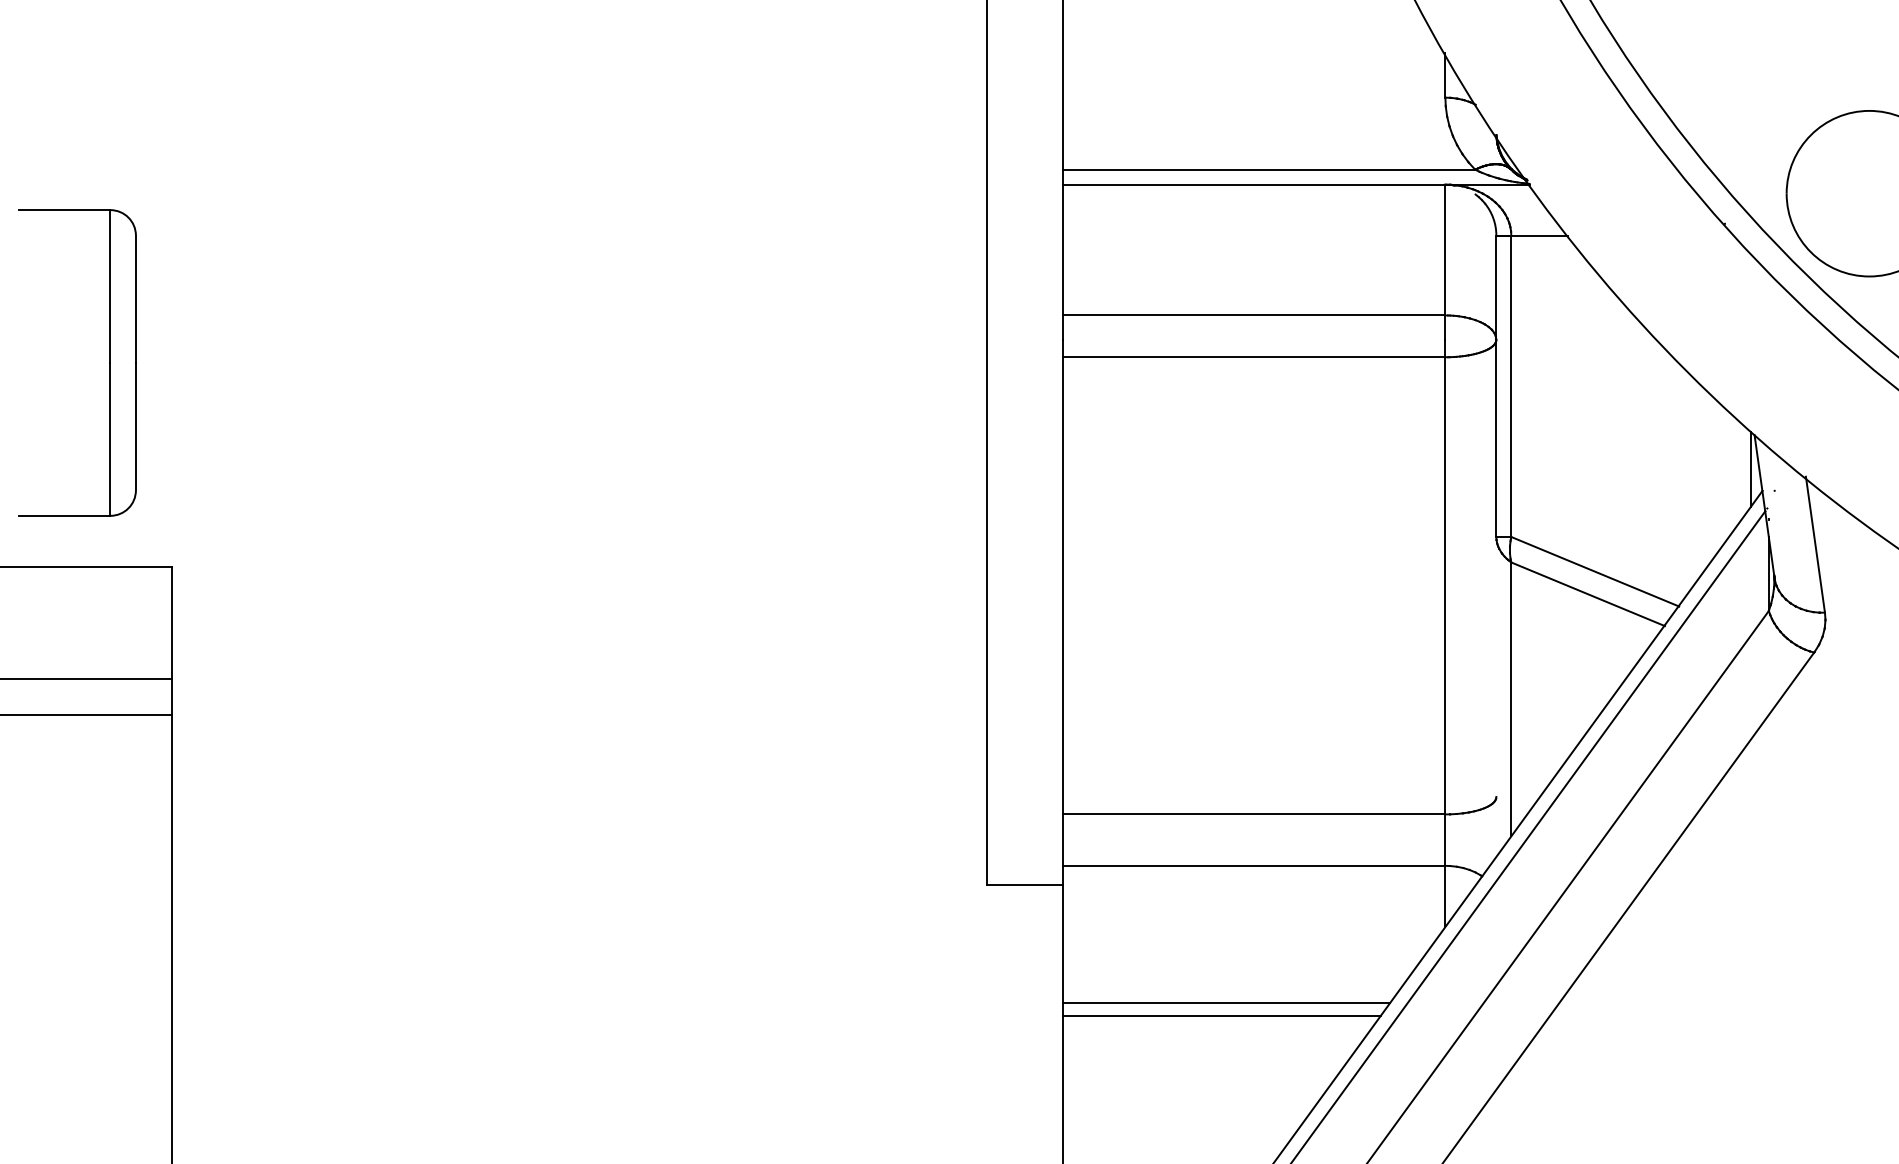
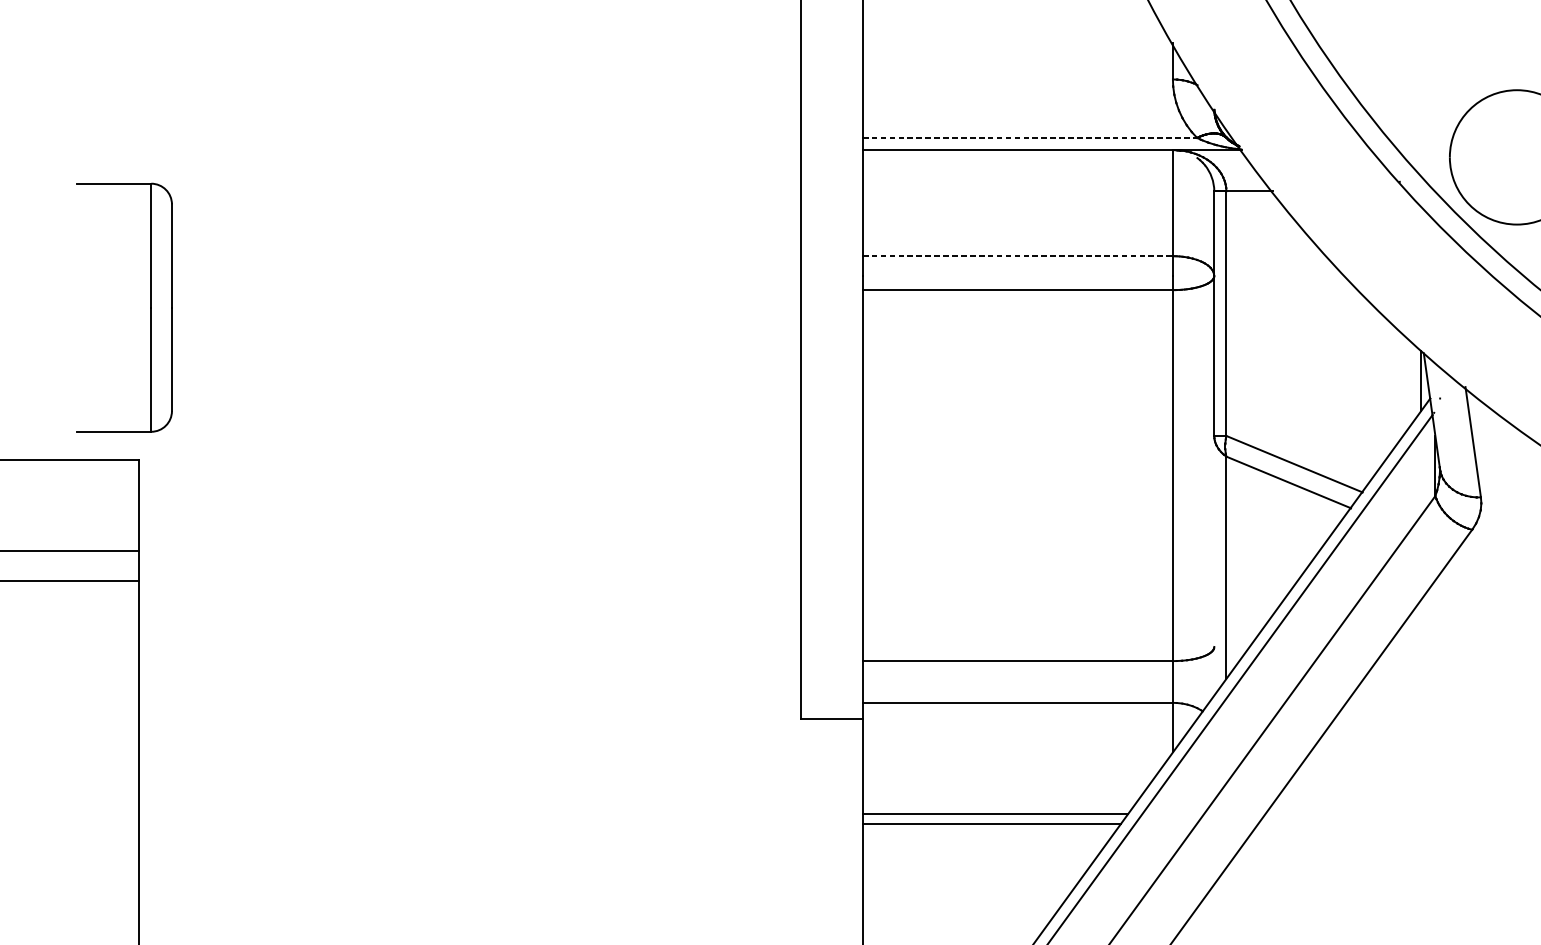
line: (1269, 169) -> (1030, 137), solid -> dashed
line: (1254, 315) -> (1018, 256), solid -> dashed
part: (109, 362) -> (150, 307), moved

